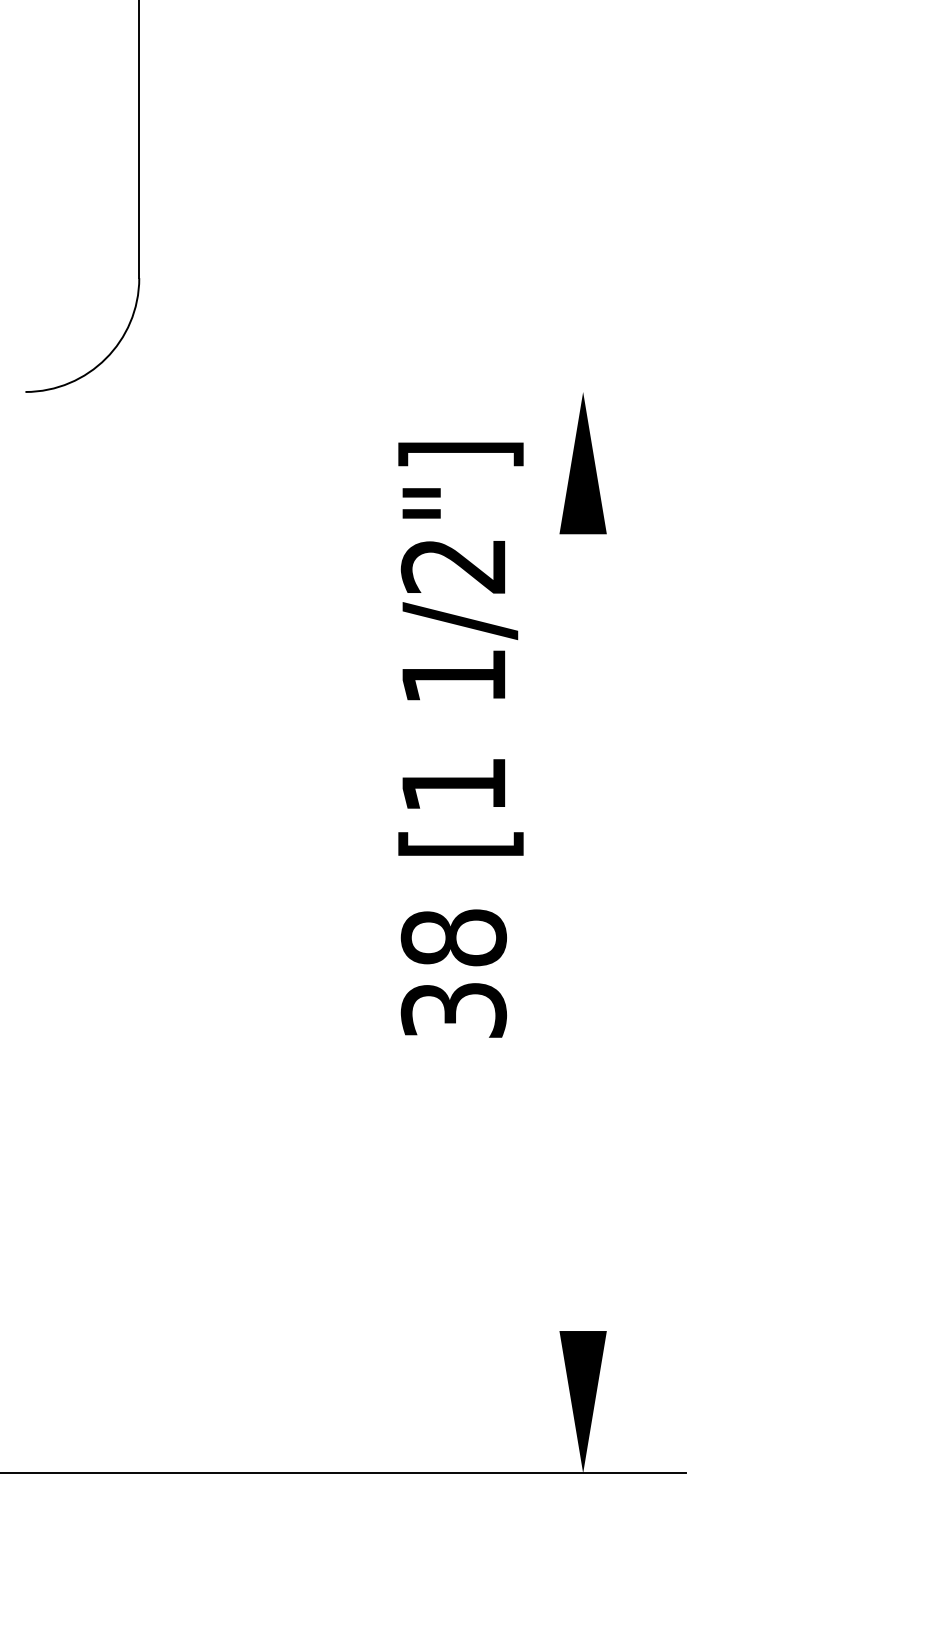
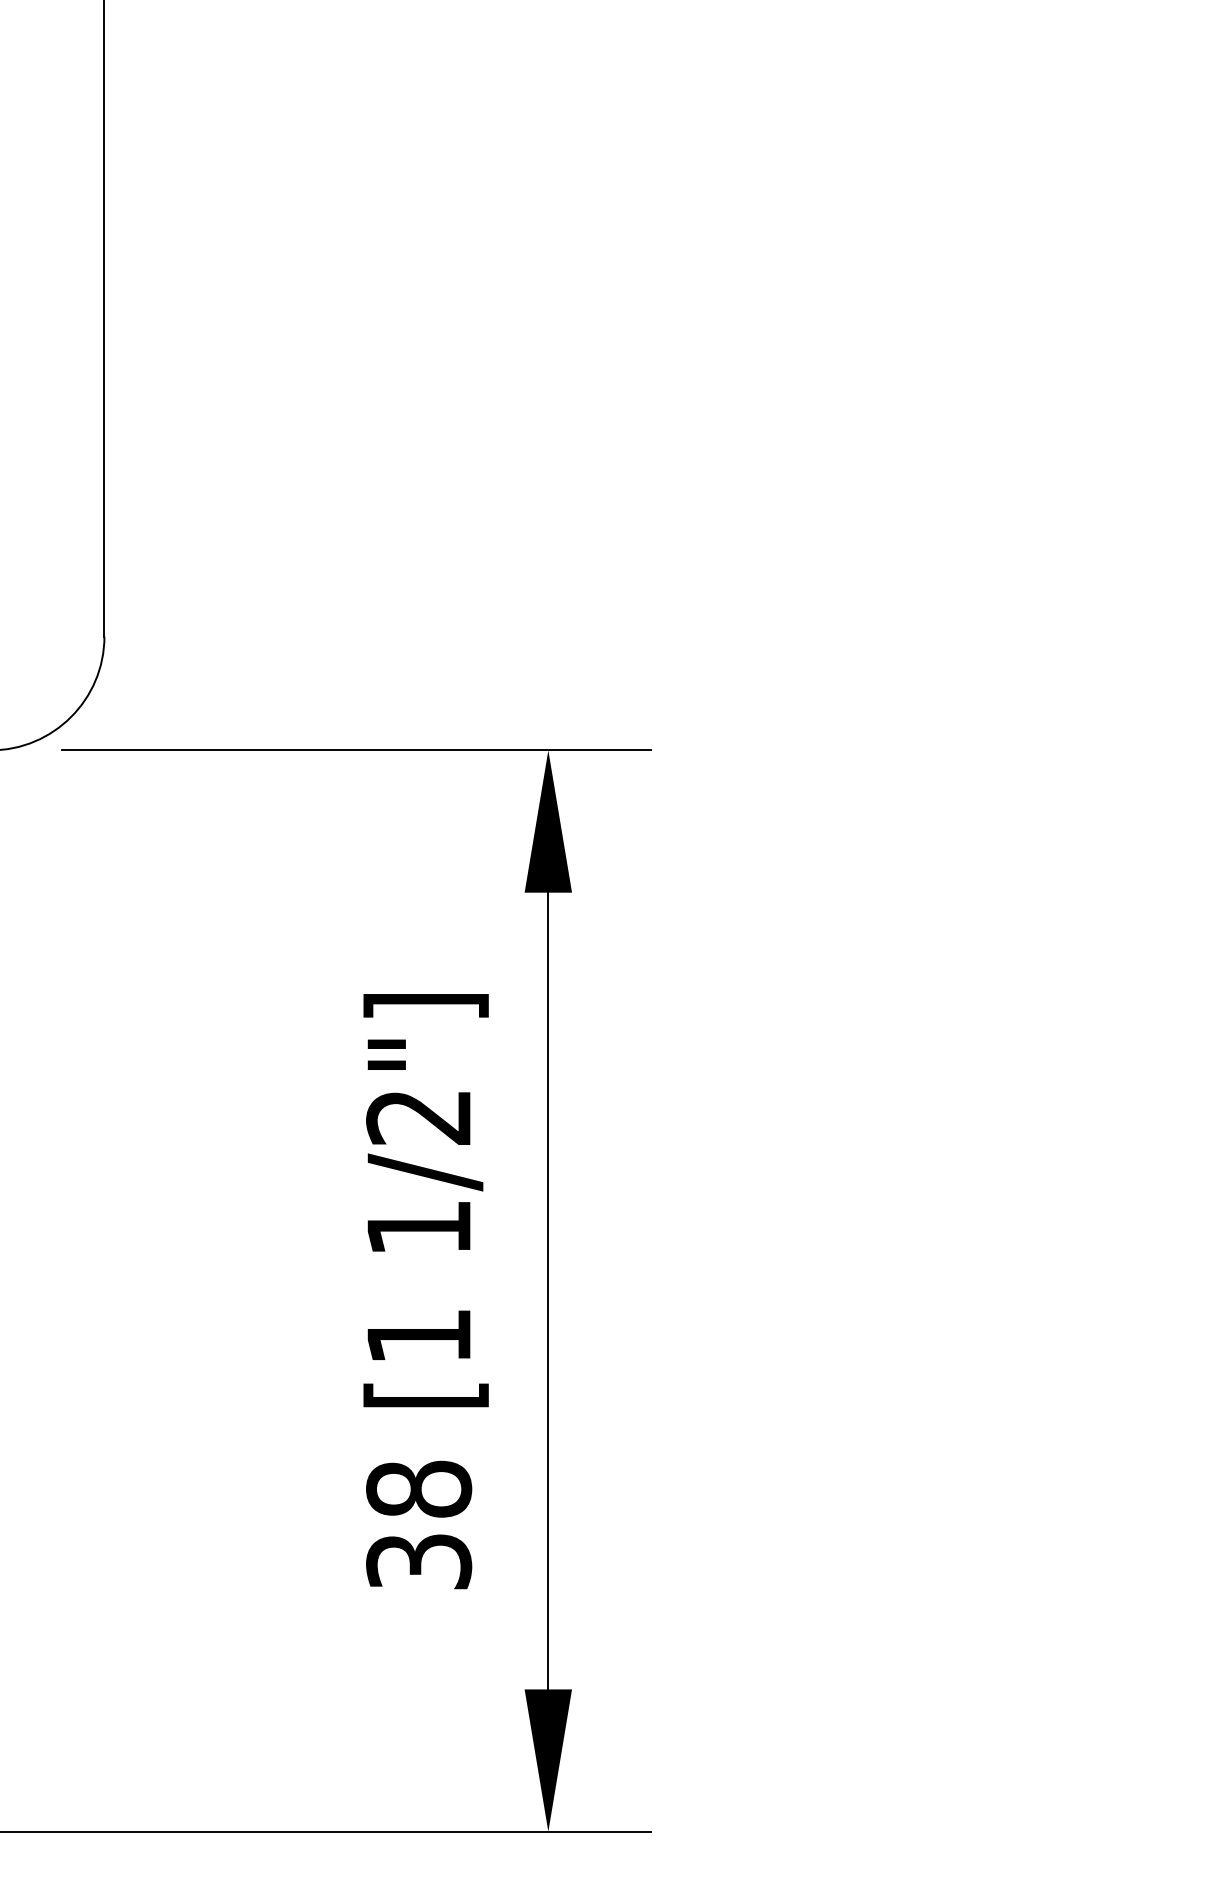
line: (390, 392) -> (355, 750), added
text: (460, 740) -> (425, 1291), moved
line: (583, 932) -> (548, 1290), added

